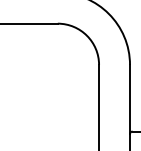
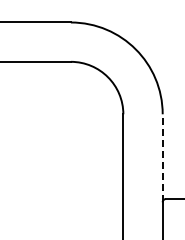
line: (129, 99) -> (162, 158), solid -> dashed

